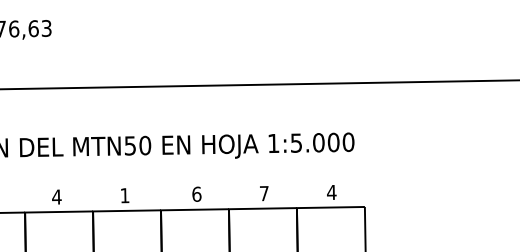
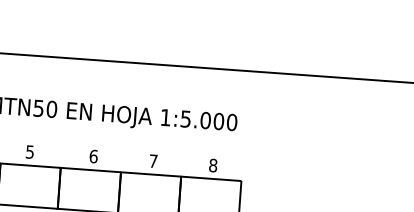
text: (331, 192) -> (213, 165), 4 -> 8
text: (124, 195) -> (29, 151), 1 -> 5

